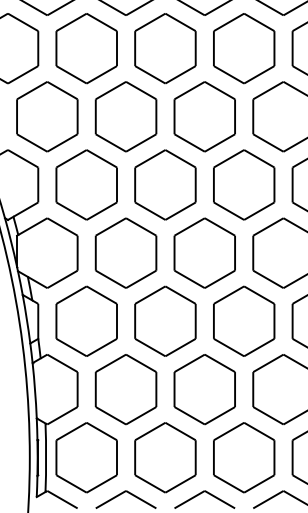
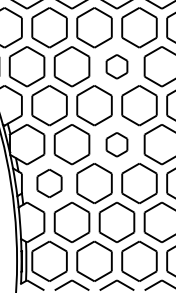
part: (203, 116) -> (116, 66), size x0.6
part: (203, 252) -> (116, 144), size x0.6
part: (86, 321) -> (49, 183), size x0.7

